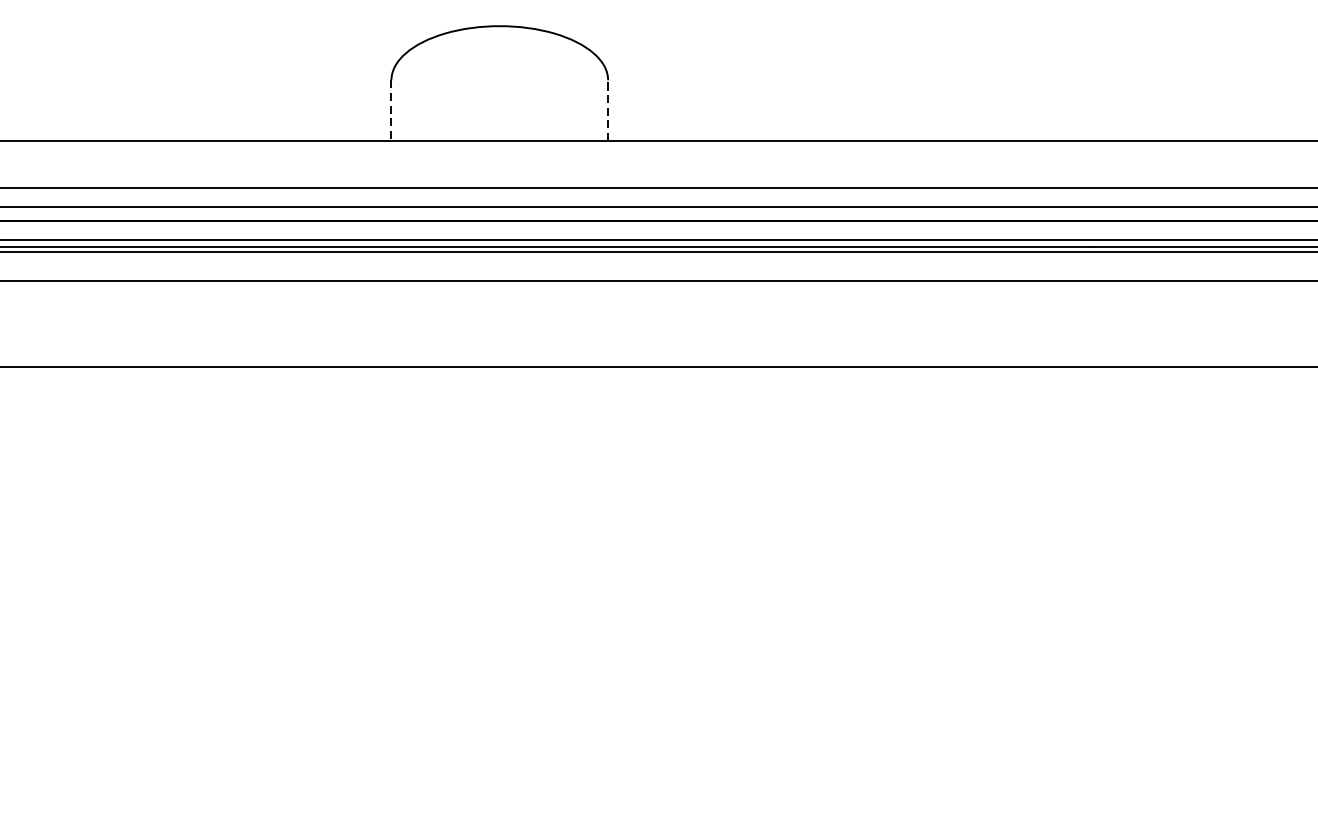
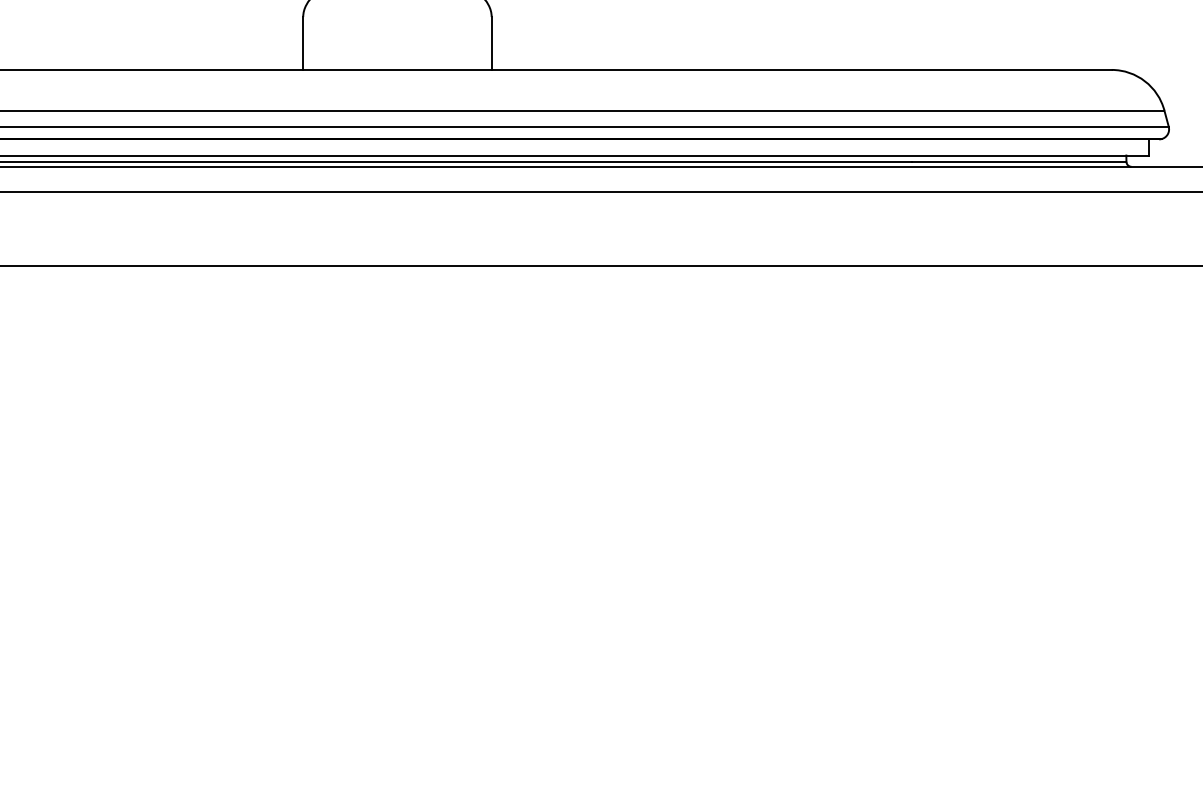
line: (607, 110) -> (491, 43), dashed -> solid
line: (391, 111) -> (303, 44), dashed -> solid

